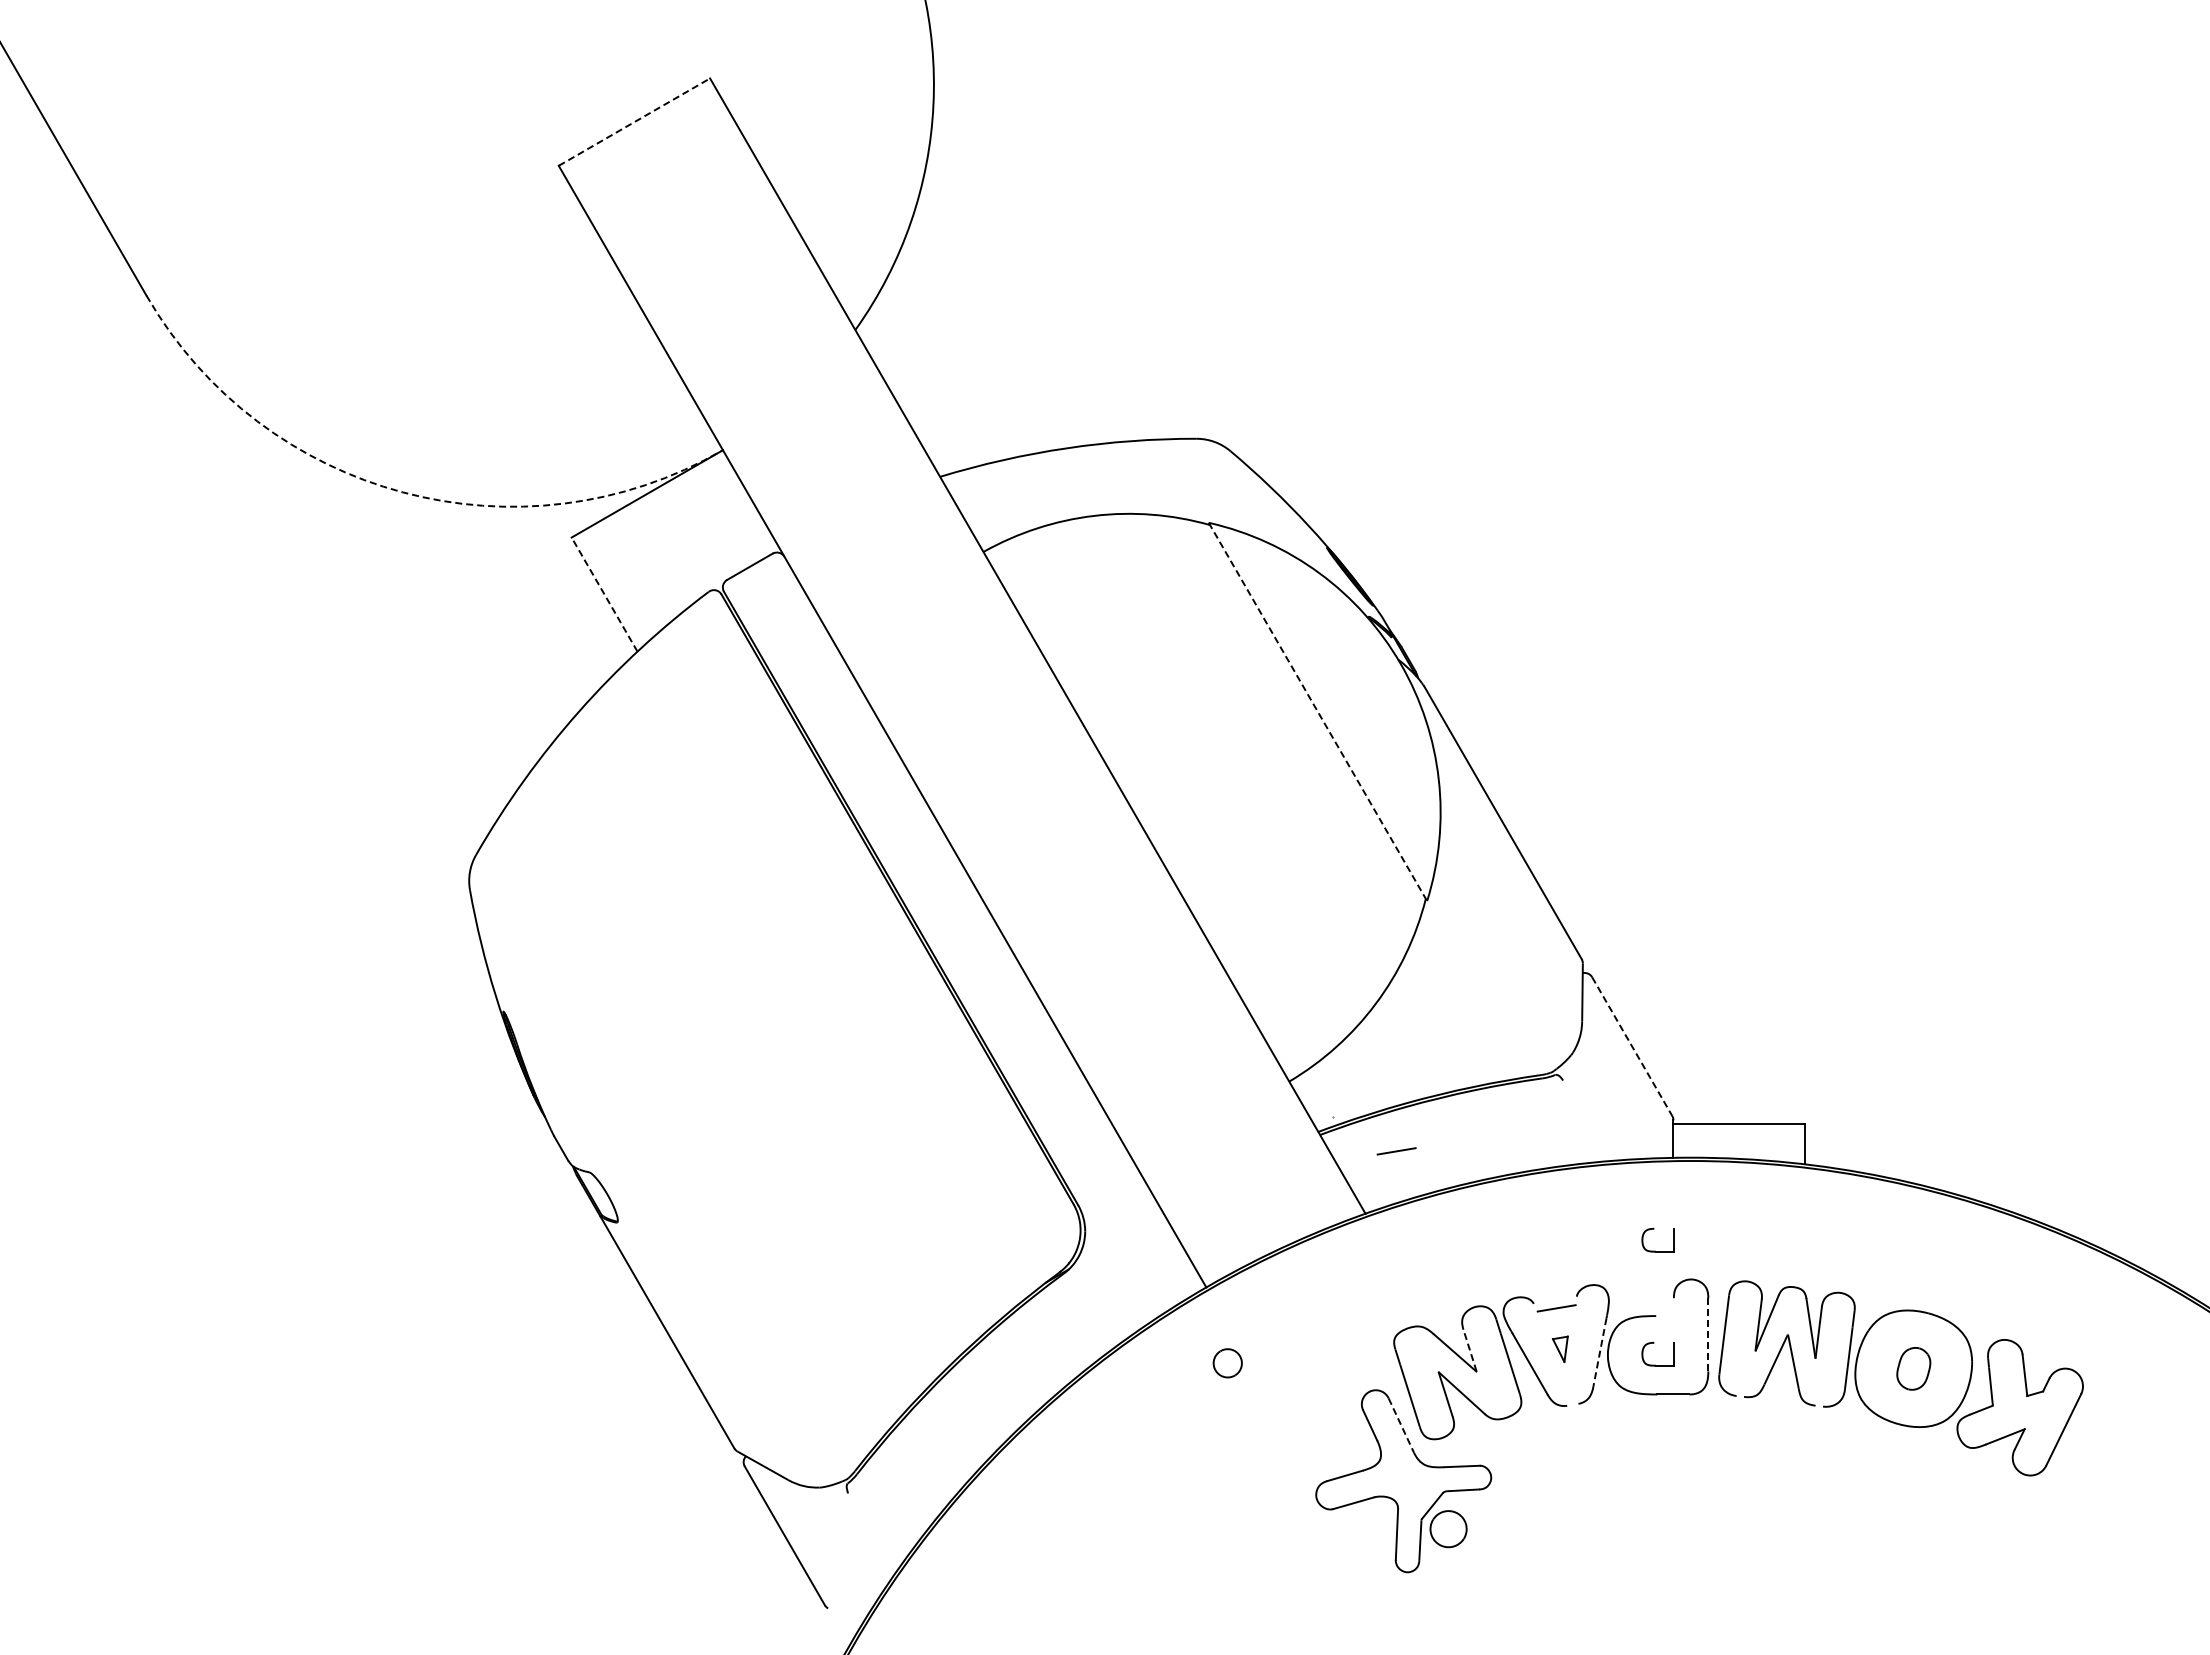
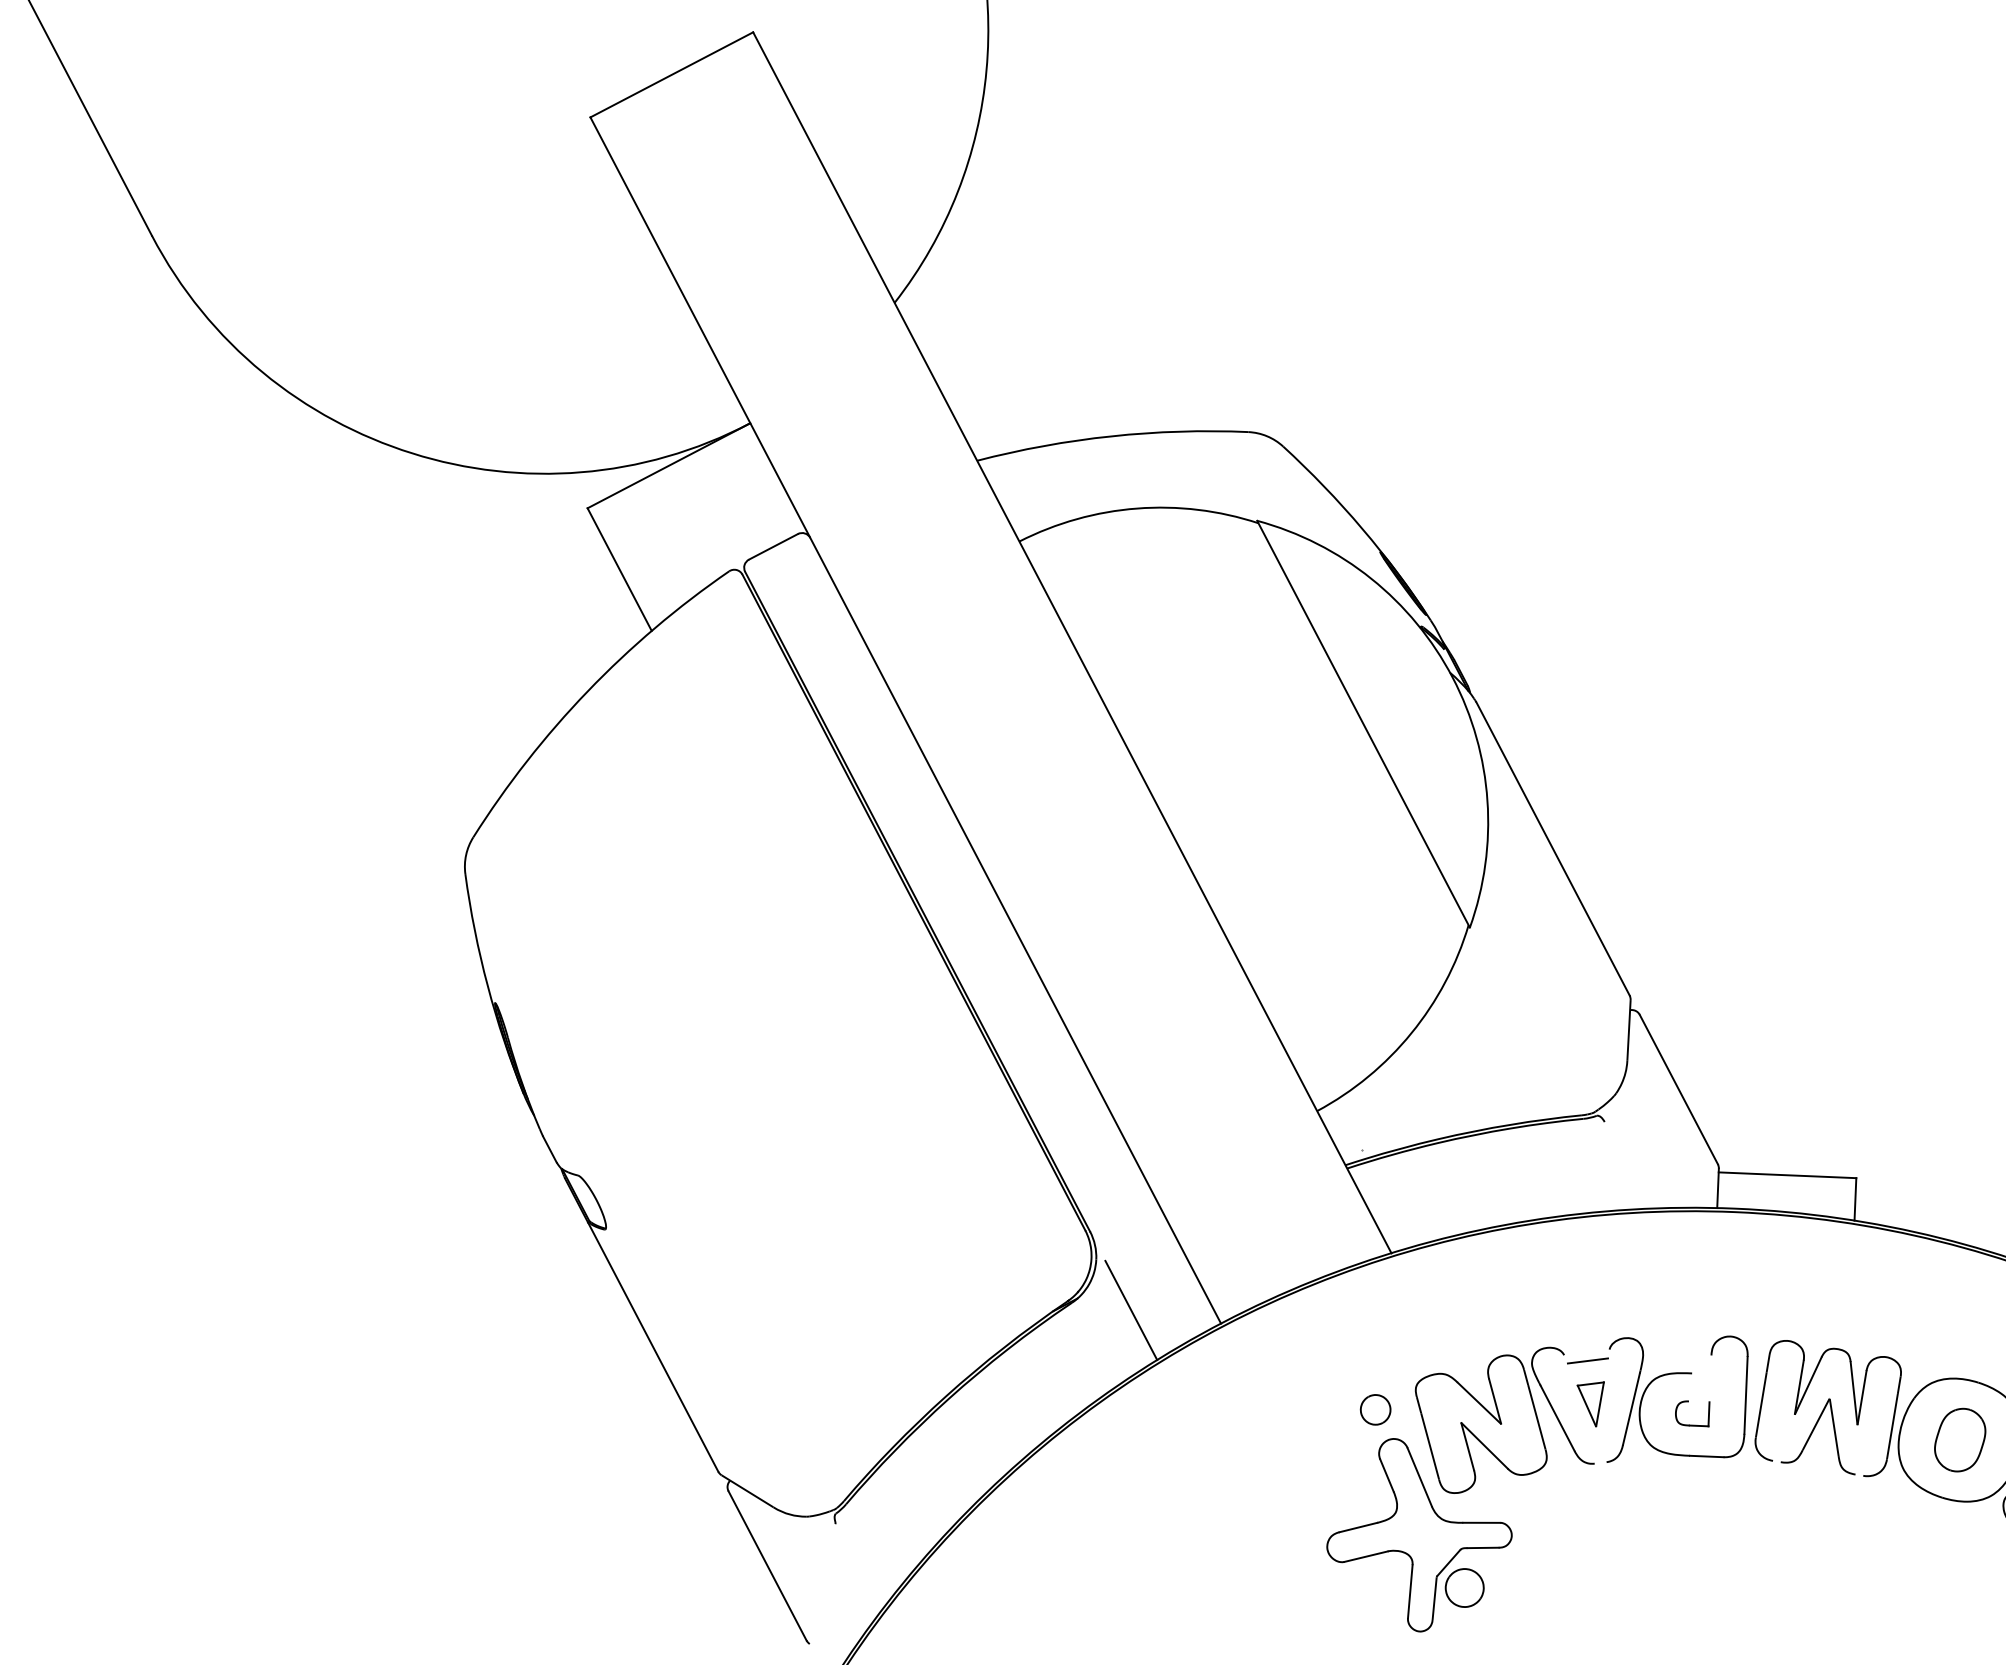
line: (634, 121) -> (671, 74), dashed -> solid
arc: (402, 492) -> (412, 453), dashed -> solid
line: (604, 594) -> (619, 569), dashed -> solid
line: (1318, 712) -> (1364, 724), dashed -> solid
line: (1632, 1047) -> (1679, 1090), dashed -> solid
line: (1396, 1151) -> (1426, 1189), removed
part: (1654, 1229) -> (1694, 1282), removed
line: (1120, 1278) -> (1131, 1310), added
line: (1708, 1334) -> (1746, 1395), dashed -> solid
part: (1560, 1349) -> (1590, 1404), size x1.67
line: (1470, 1350) -> (1495, 1401), dashed -> solid
line: (1599, 1352) -> (1630, 1409), dashed -> solid
part: (1227, 1363) -> (1375, 1410), moved
part: (1913, 1368) -> (1959, 1439), size x1.43
line: (1401, 1426) -> (1419, 1478), dashed -> solid

